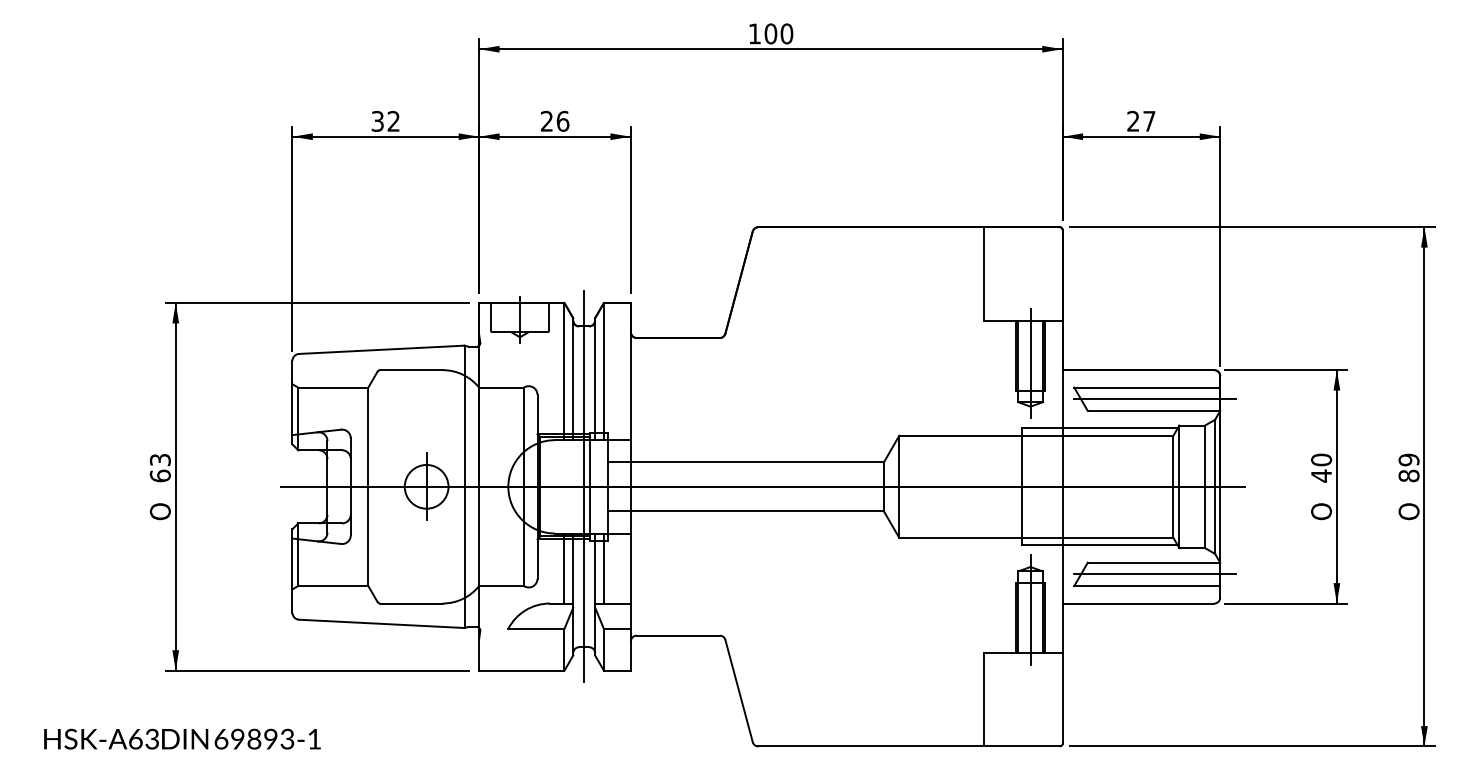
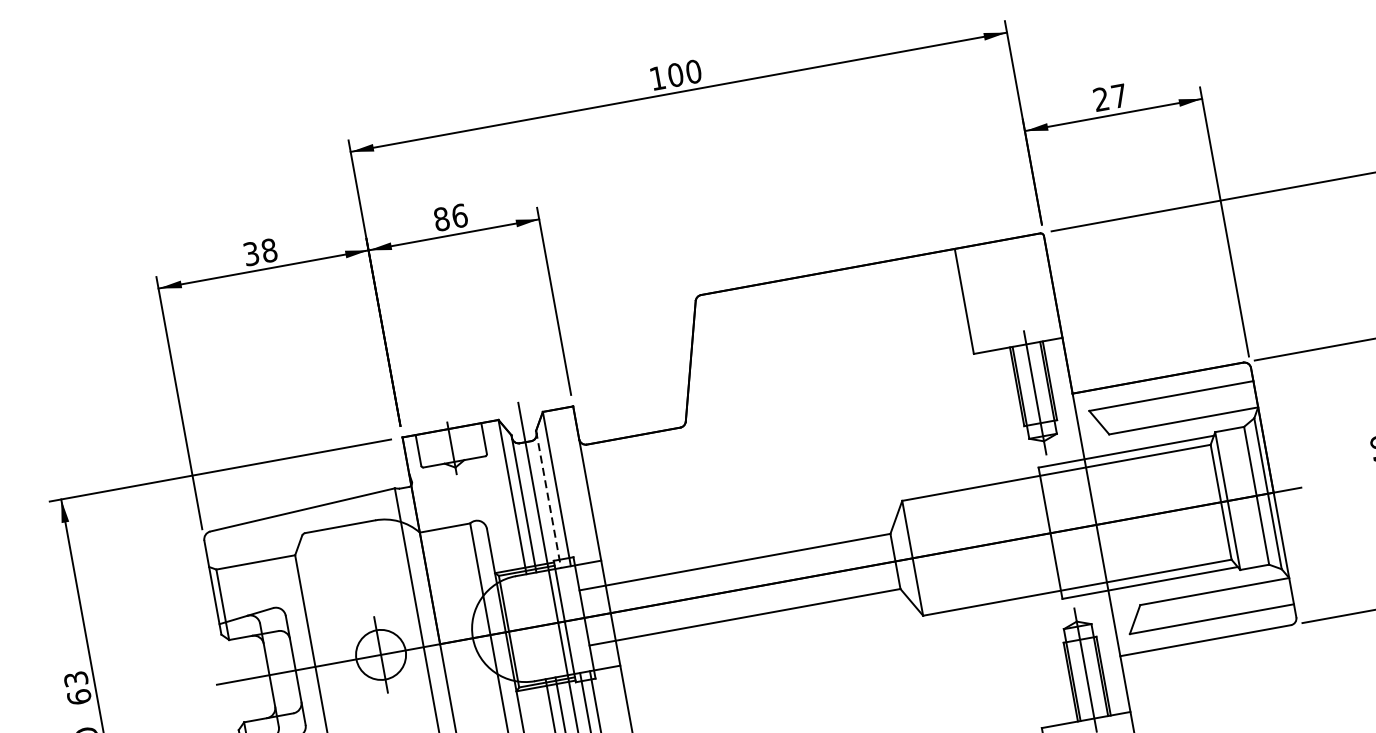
text: (393, 121) -> (269, 250), 32 -> 38
text: (546, 121) -> (441, 219), 26 -> 86
line: (595, 379) -> (549, 499), solid -> dashed
line: (1155, 399) -> (1183, 407), removed
line: (1155, 574) -> (1218, 604), removed

